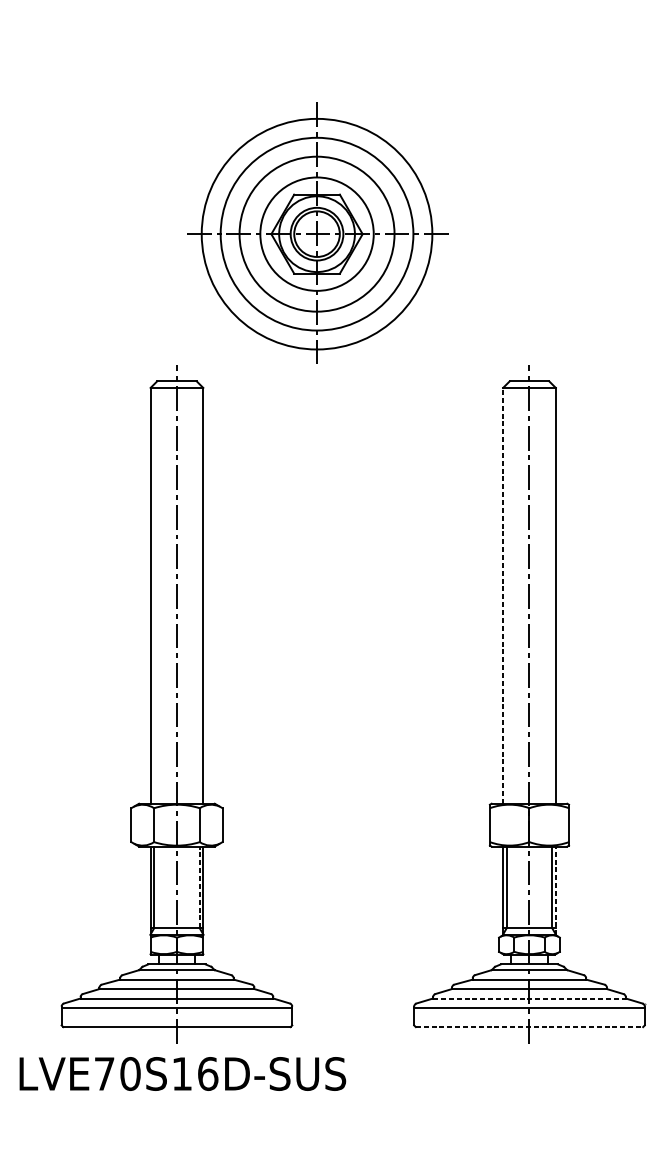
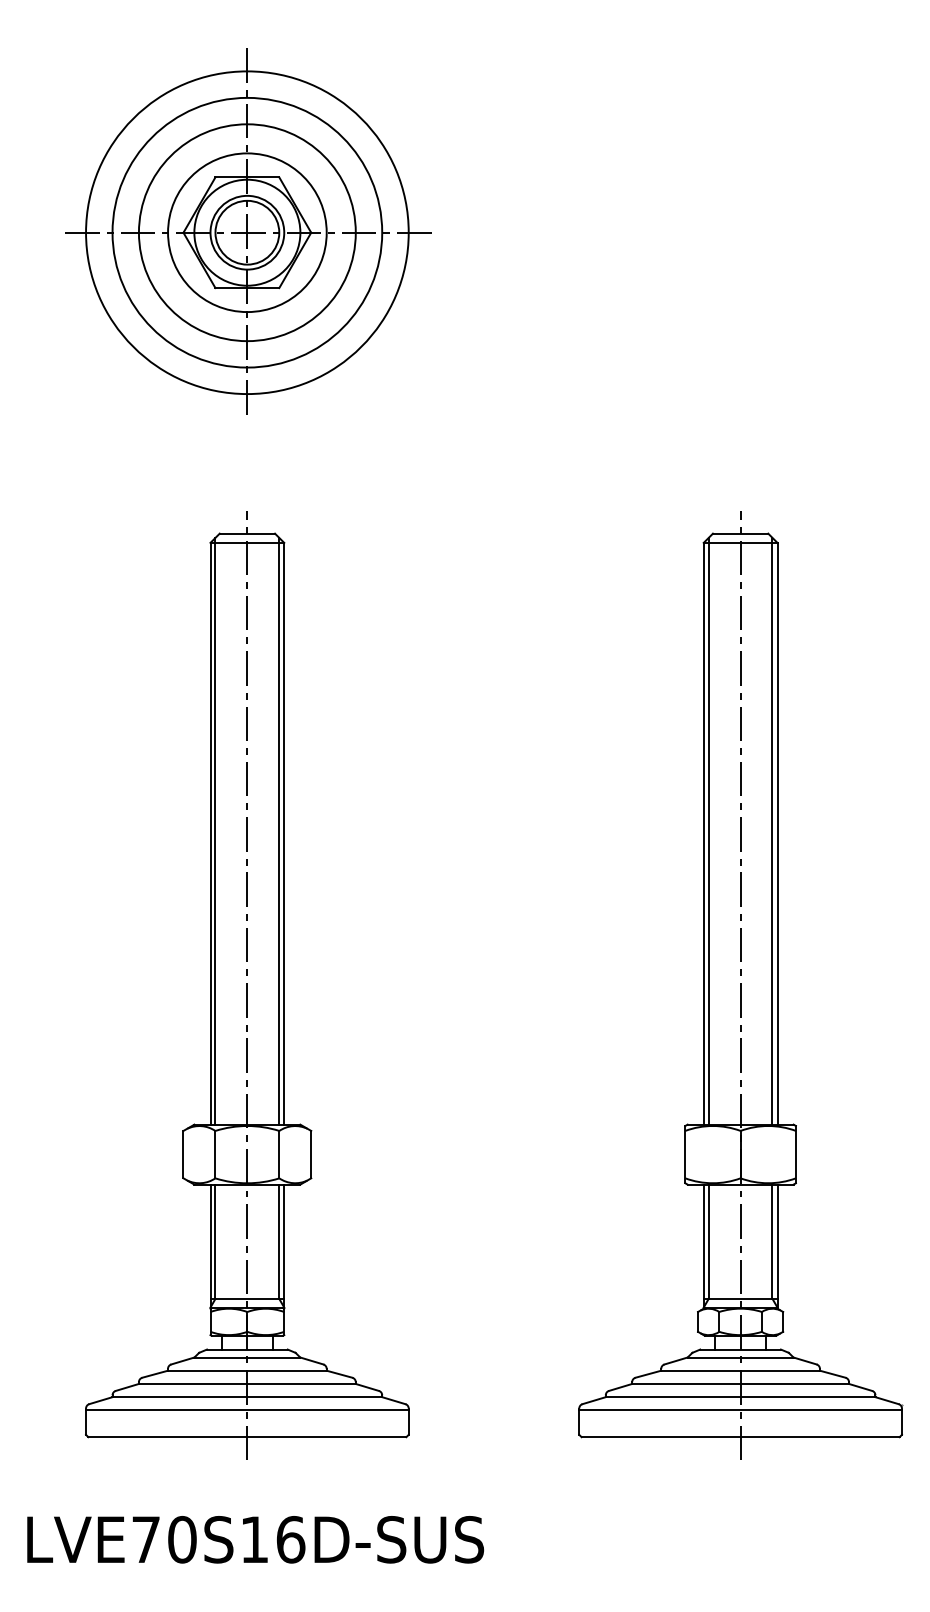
part: (317, 233) -> (248, 231), moved
line: (154, 593) -> (215, 830), added
line: (199, 593) -> (279, 830), added
line: (506, 593) -> (708, 830), added
line: (552, 593) -> (772, 830), added
line: (502, 595) -> (703, 833), dashed -> solid
line: (199, 887) -> (279, 1241), dashed -> solid
line: (555, 890) -> (777, 1246), dashed -> solid
line: (529, 998) -> (740, 1397), dashed -> solid
line: (530, 1027) -> (741, 1437), dashed -> solid
text: (182, 1073) -> (255, 1539), moved

